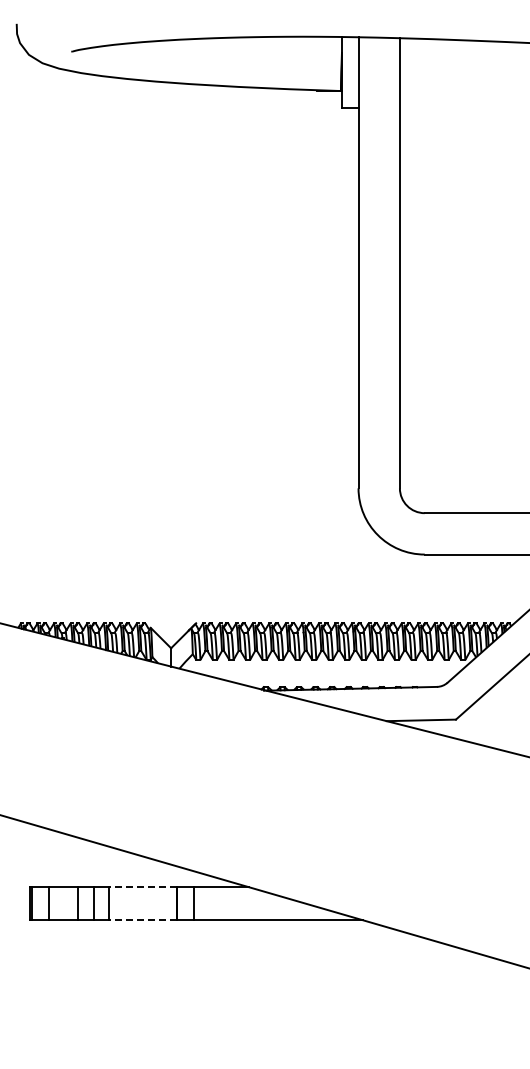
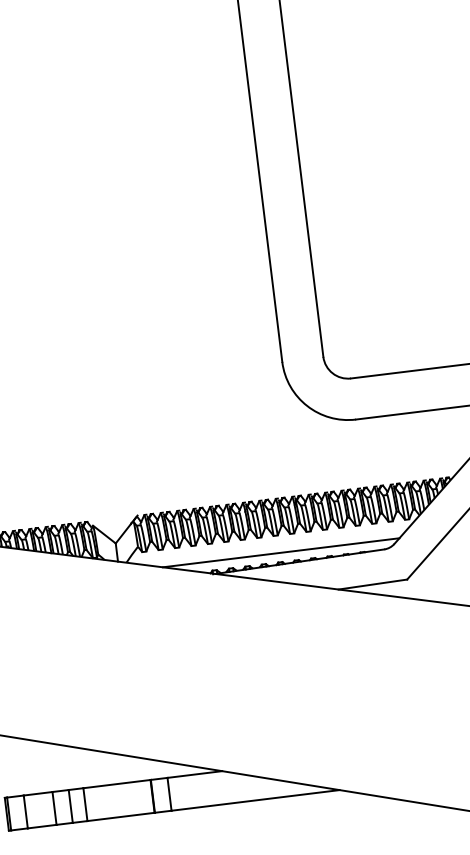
line: (333, 677) -> (280, 552), added
line: (143, 887) -> (117, 784), dashed -> solid
line: (143, 920) -> (121, 817), dashed -> solid

